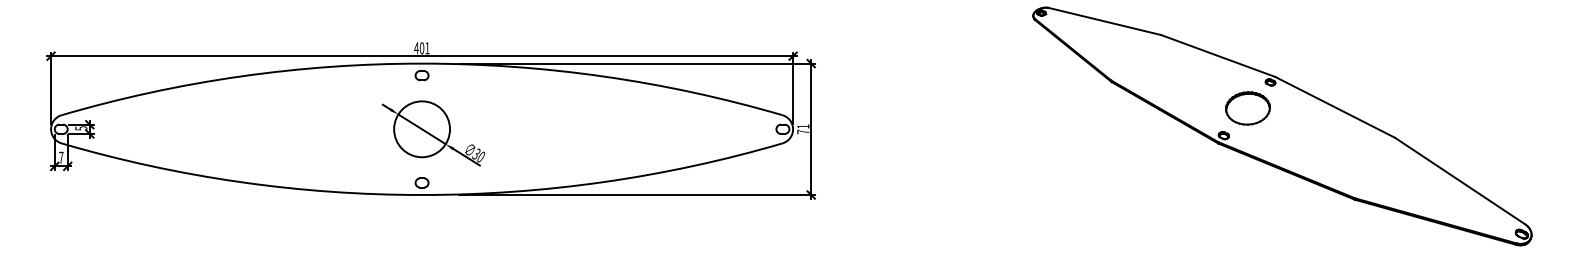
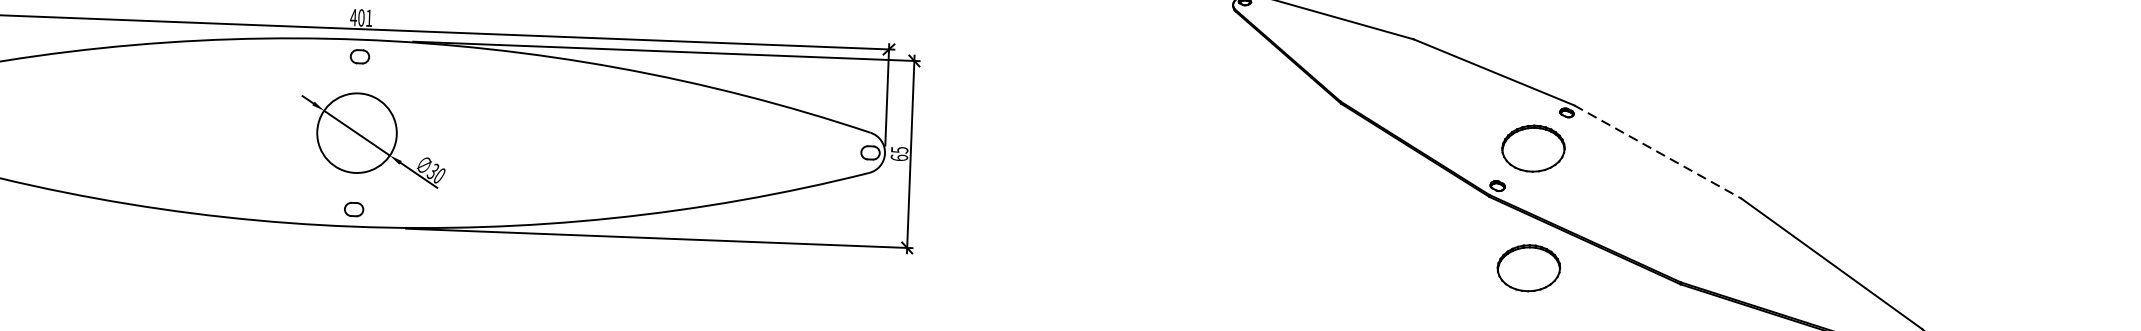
line: (1335, 107) -> (1658, 152), solid -> dashed
text: (803, 129) -> (899, 154), 71 -> 65
part: (1247, 192) -> (1528, 268), added

